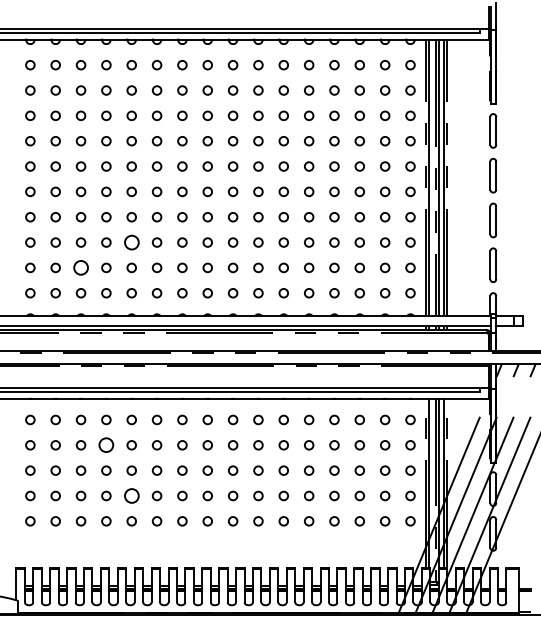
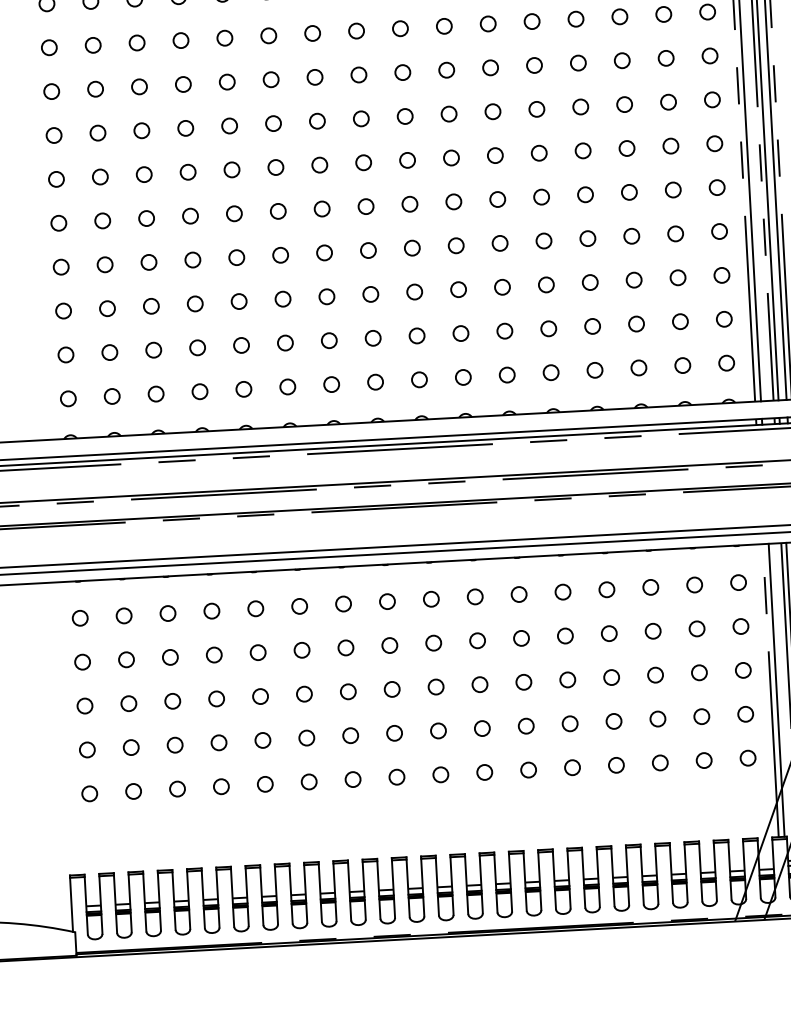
circle: (131, 242) -> (238, 301), size x0.62
circle: (80, 267) -> (152, 349), size x0.62
circle: (106, 445) -> (214, 655), size x0.62
circle: (131, 495) -> (262, 739), size x0.62

